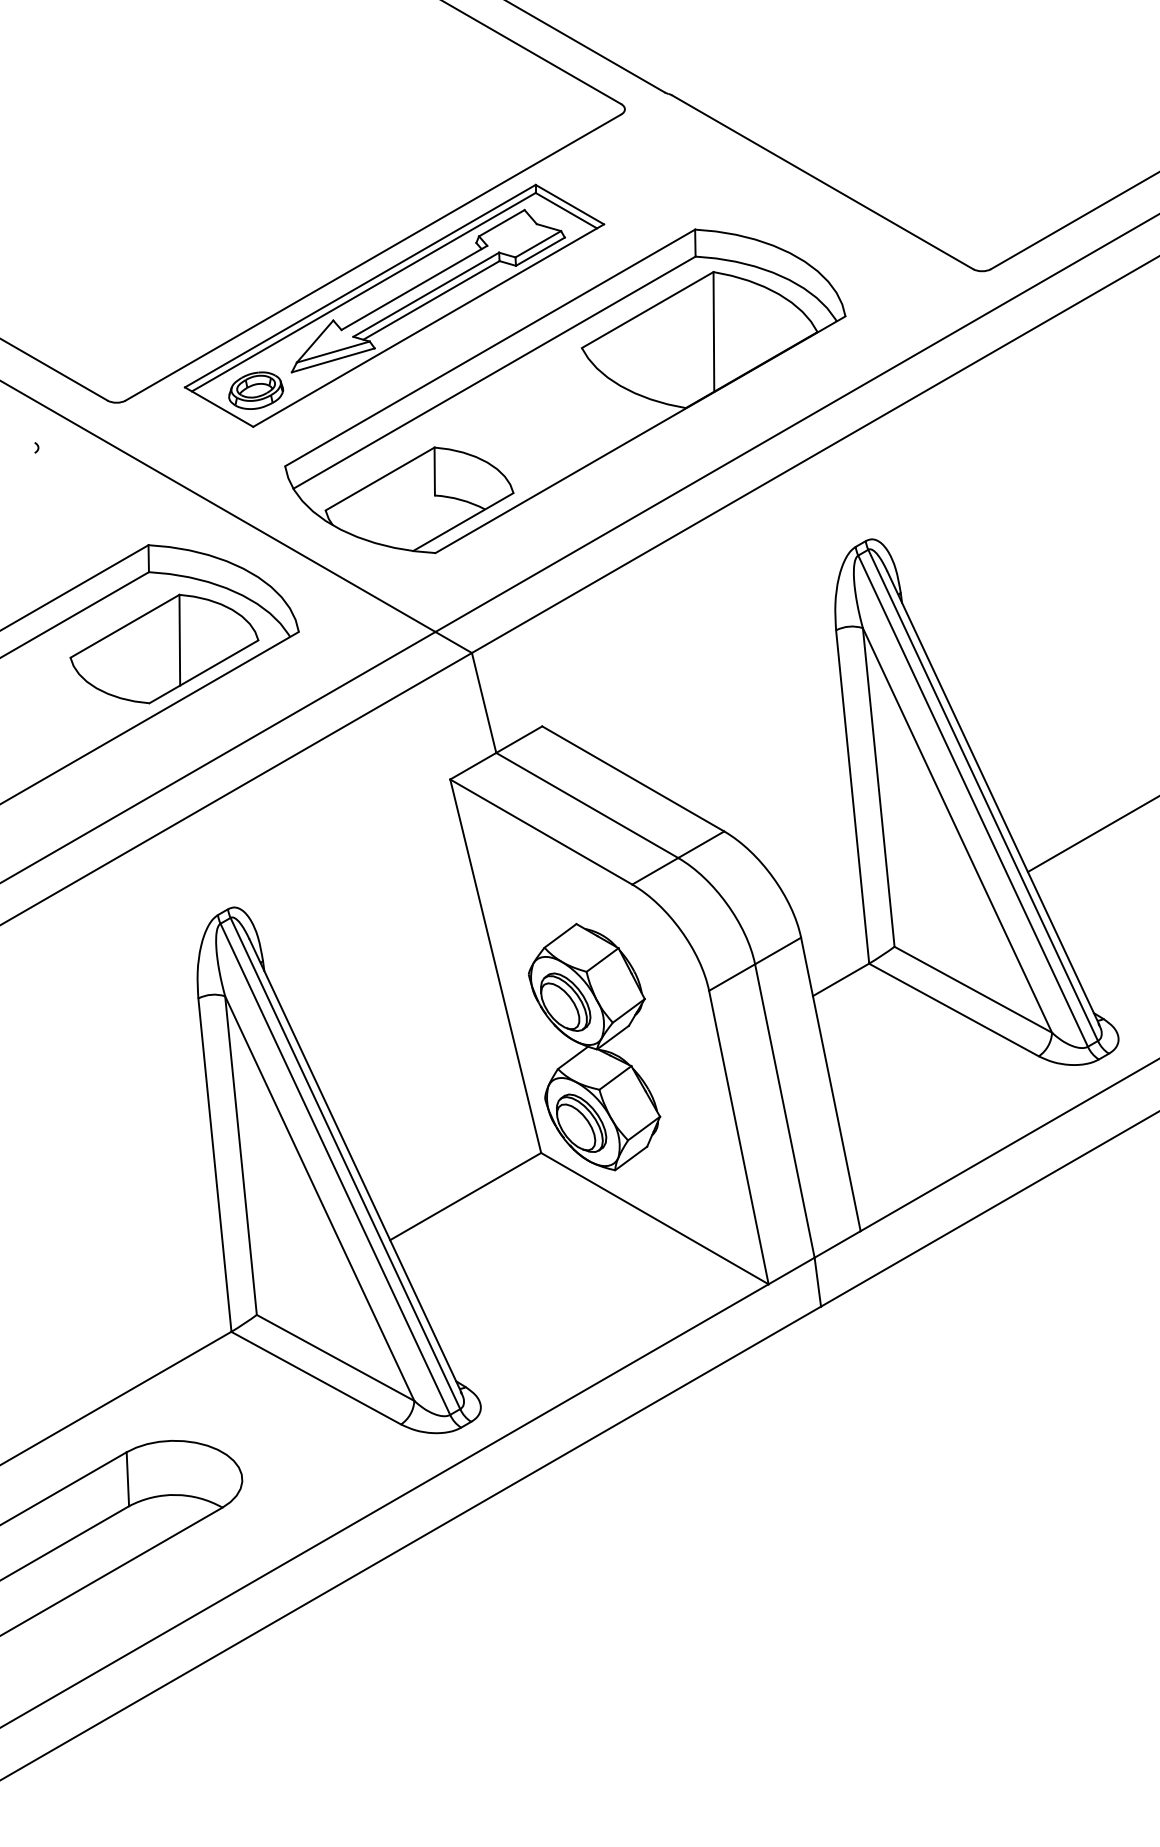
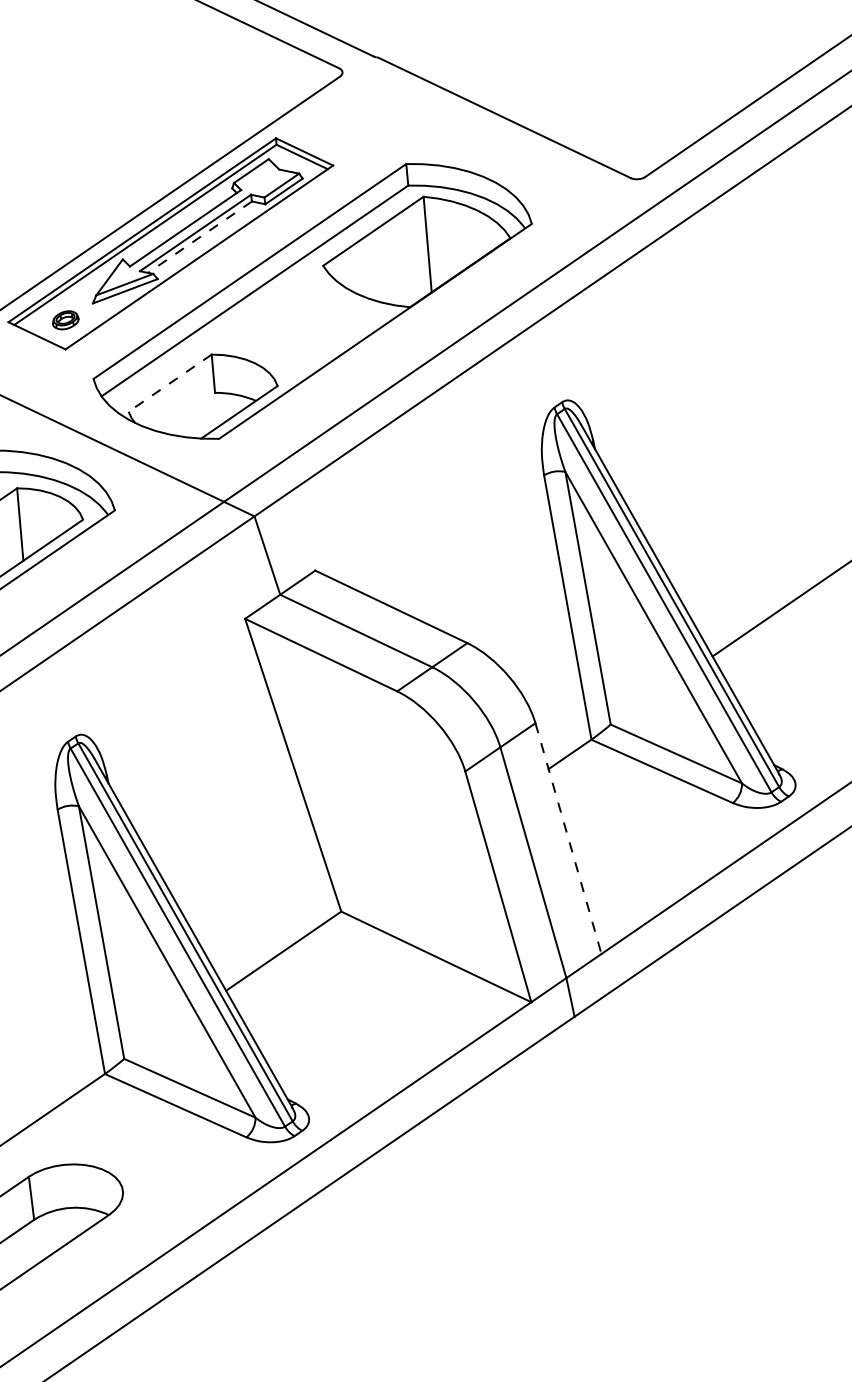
line: (431, 300) -> (200, 237), solid -> dashed
part: (256, 390) -> (65, 320), size x0.6
line: (380, 479) -> (170, 383), solid -> dashed
part: (594, 1046) -> (377, 823), removed
line: (830, 1084) -> (568, 838), solid -> dashed

